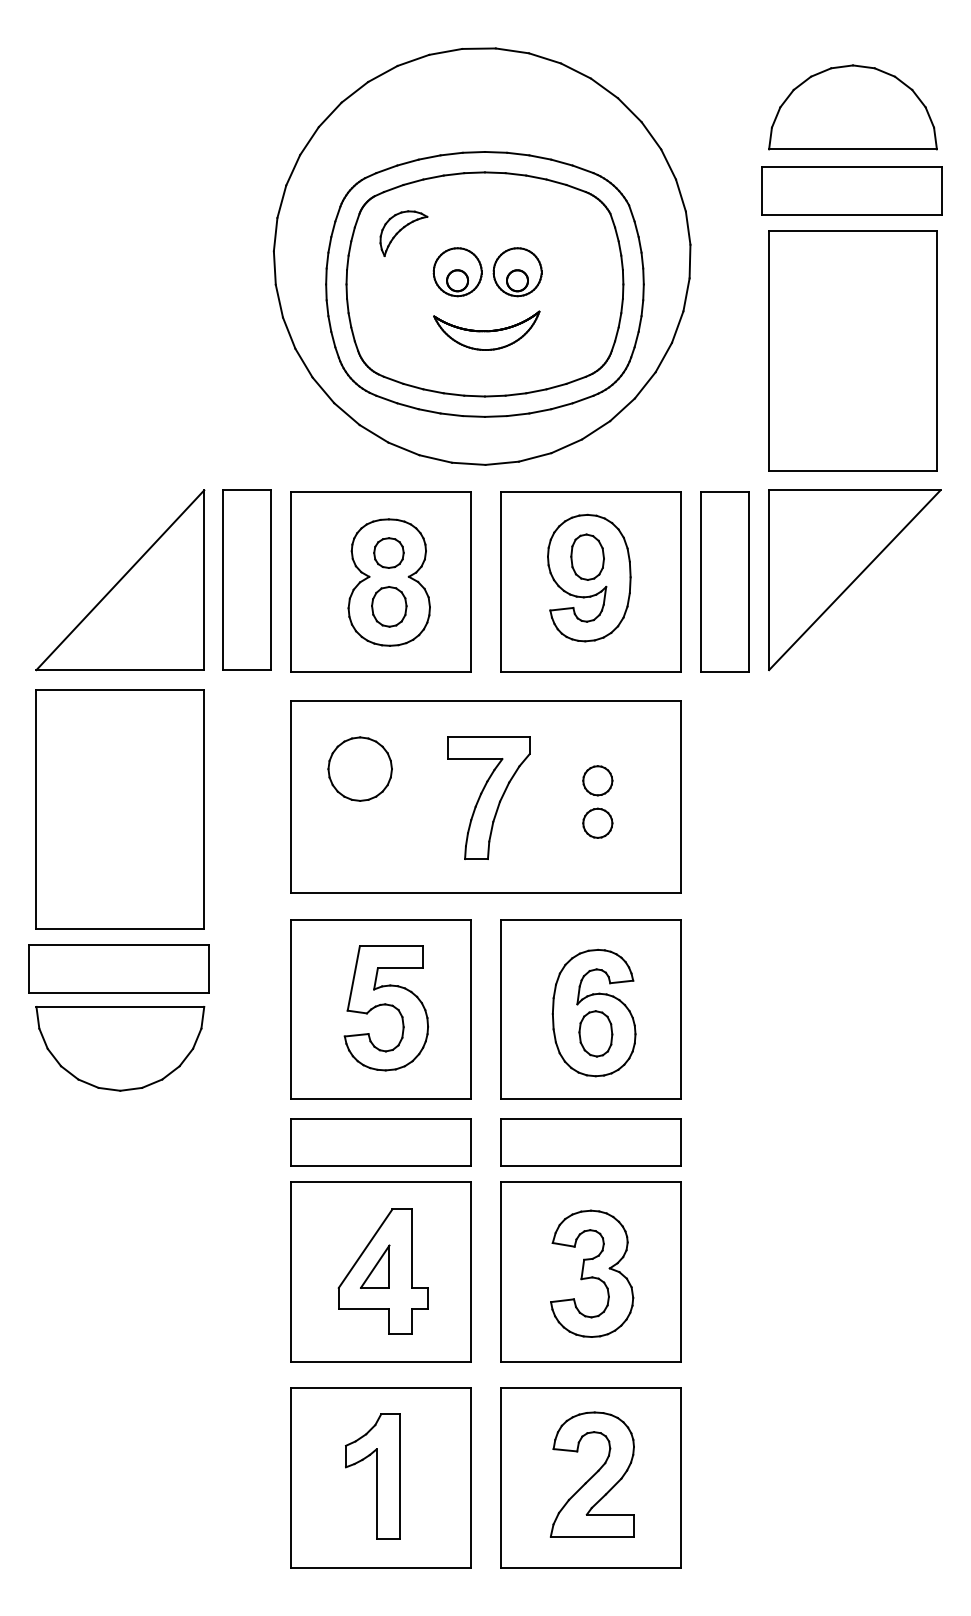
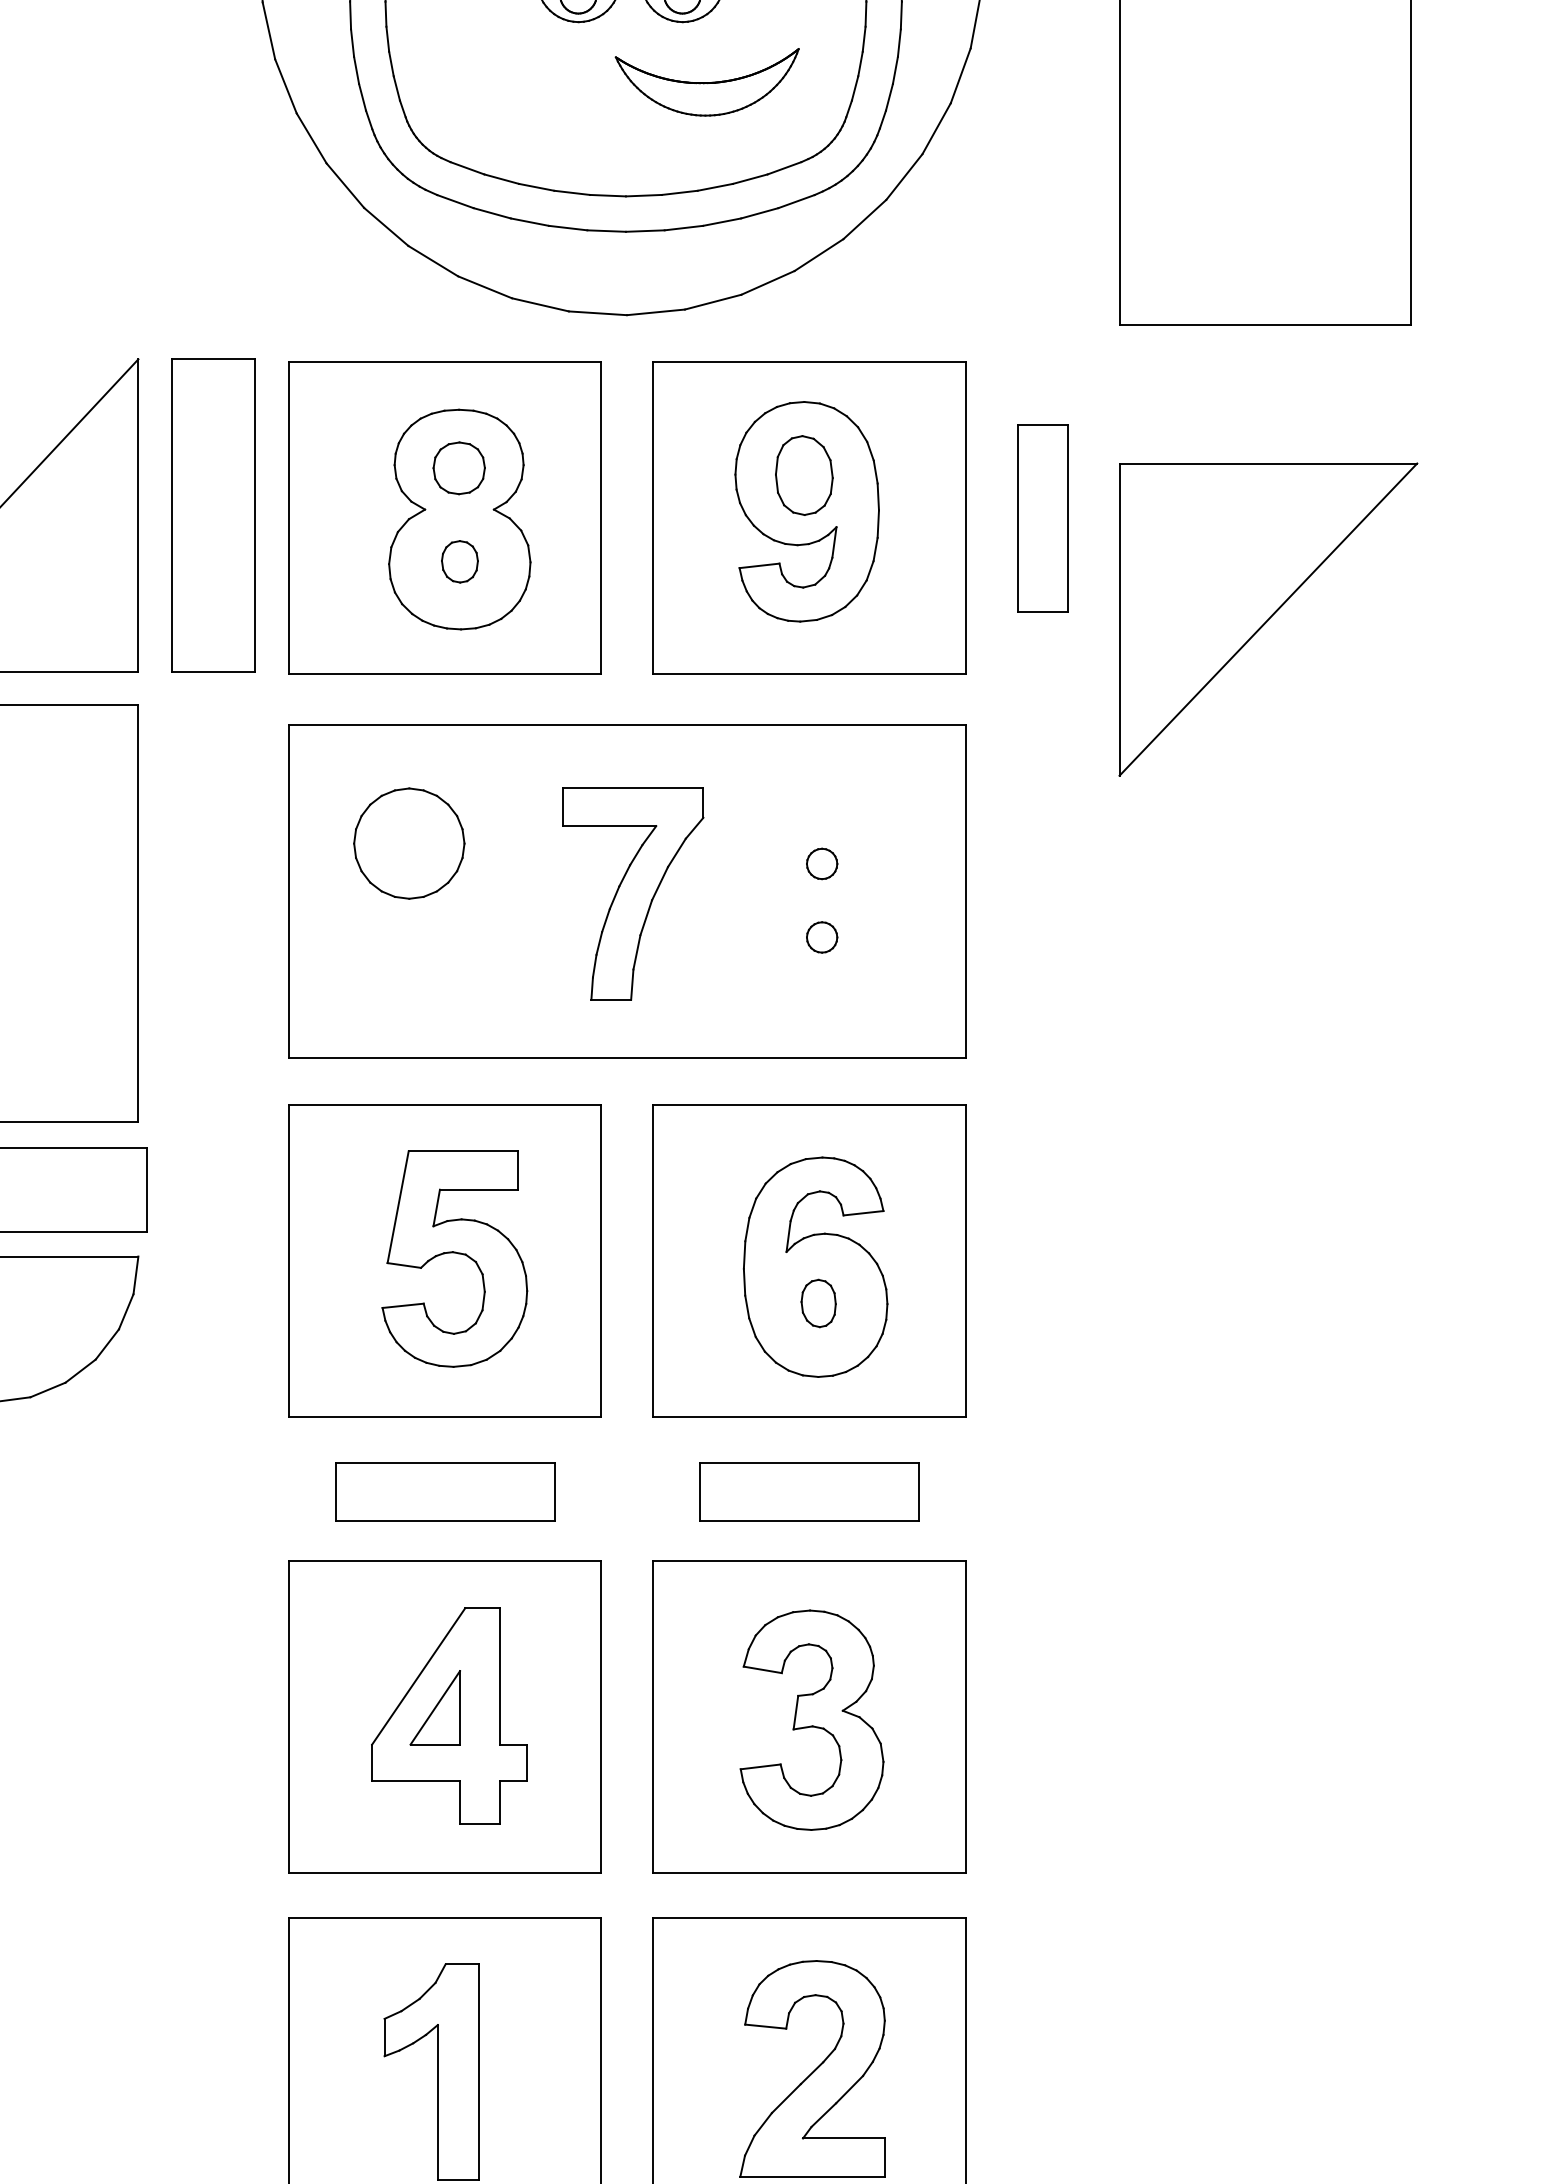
part: (486, 330) -> (706, 81), moved
part: (854, 580) -> (1267, 620), moved
part: (724, 581) -> (1042, 517), size x0.6
part: (389, 606) -> (460, 561), size x0.6
part: (597, 780) -> (821, 863), size x0.6
part: (597, 822) -> (821, 936), size x0.6
part: (595, 1033) -> (817, 1302), size x0.6
part: (380, 1142) -> (444, 1492), size x0.7
part: (590, 1142) -> (809, 1492), size x0.7

